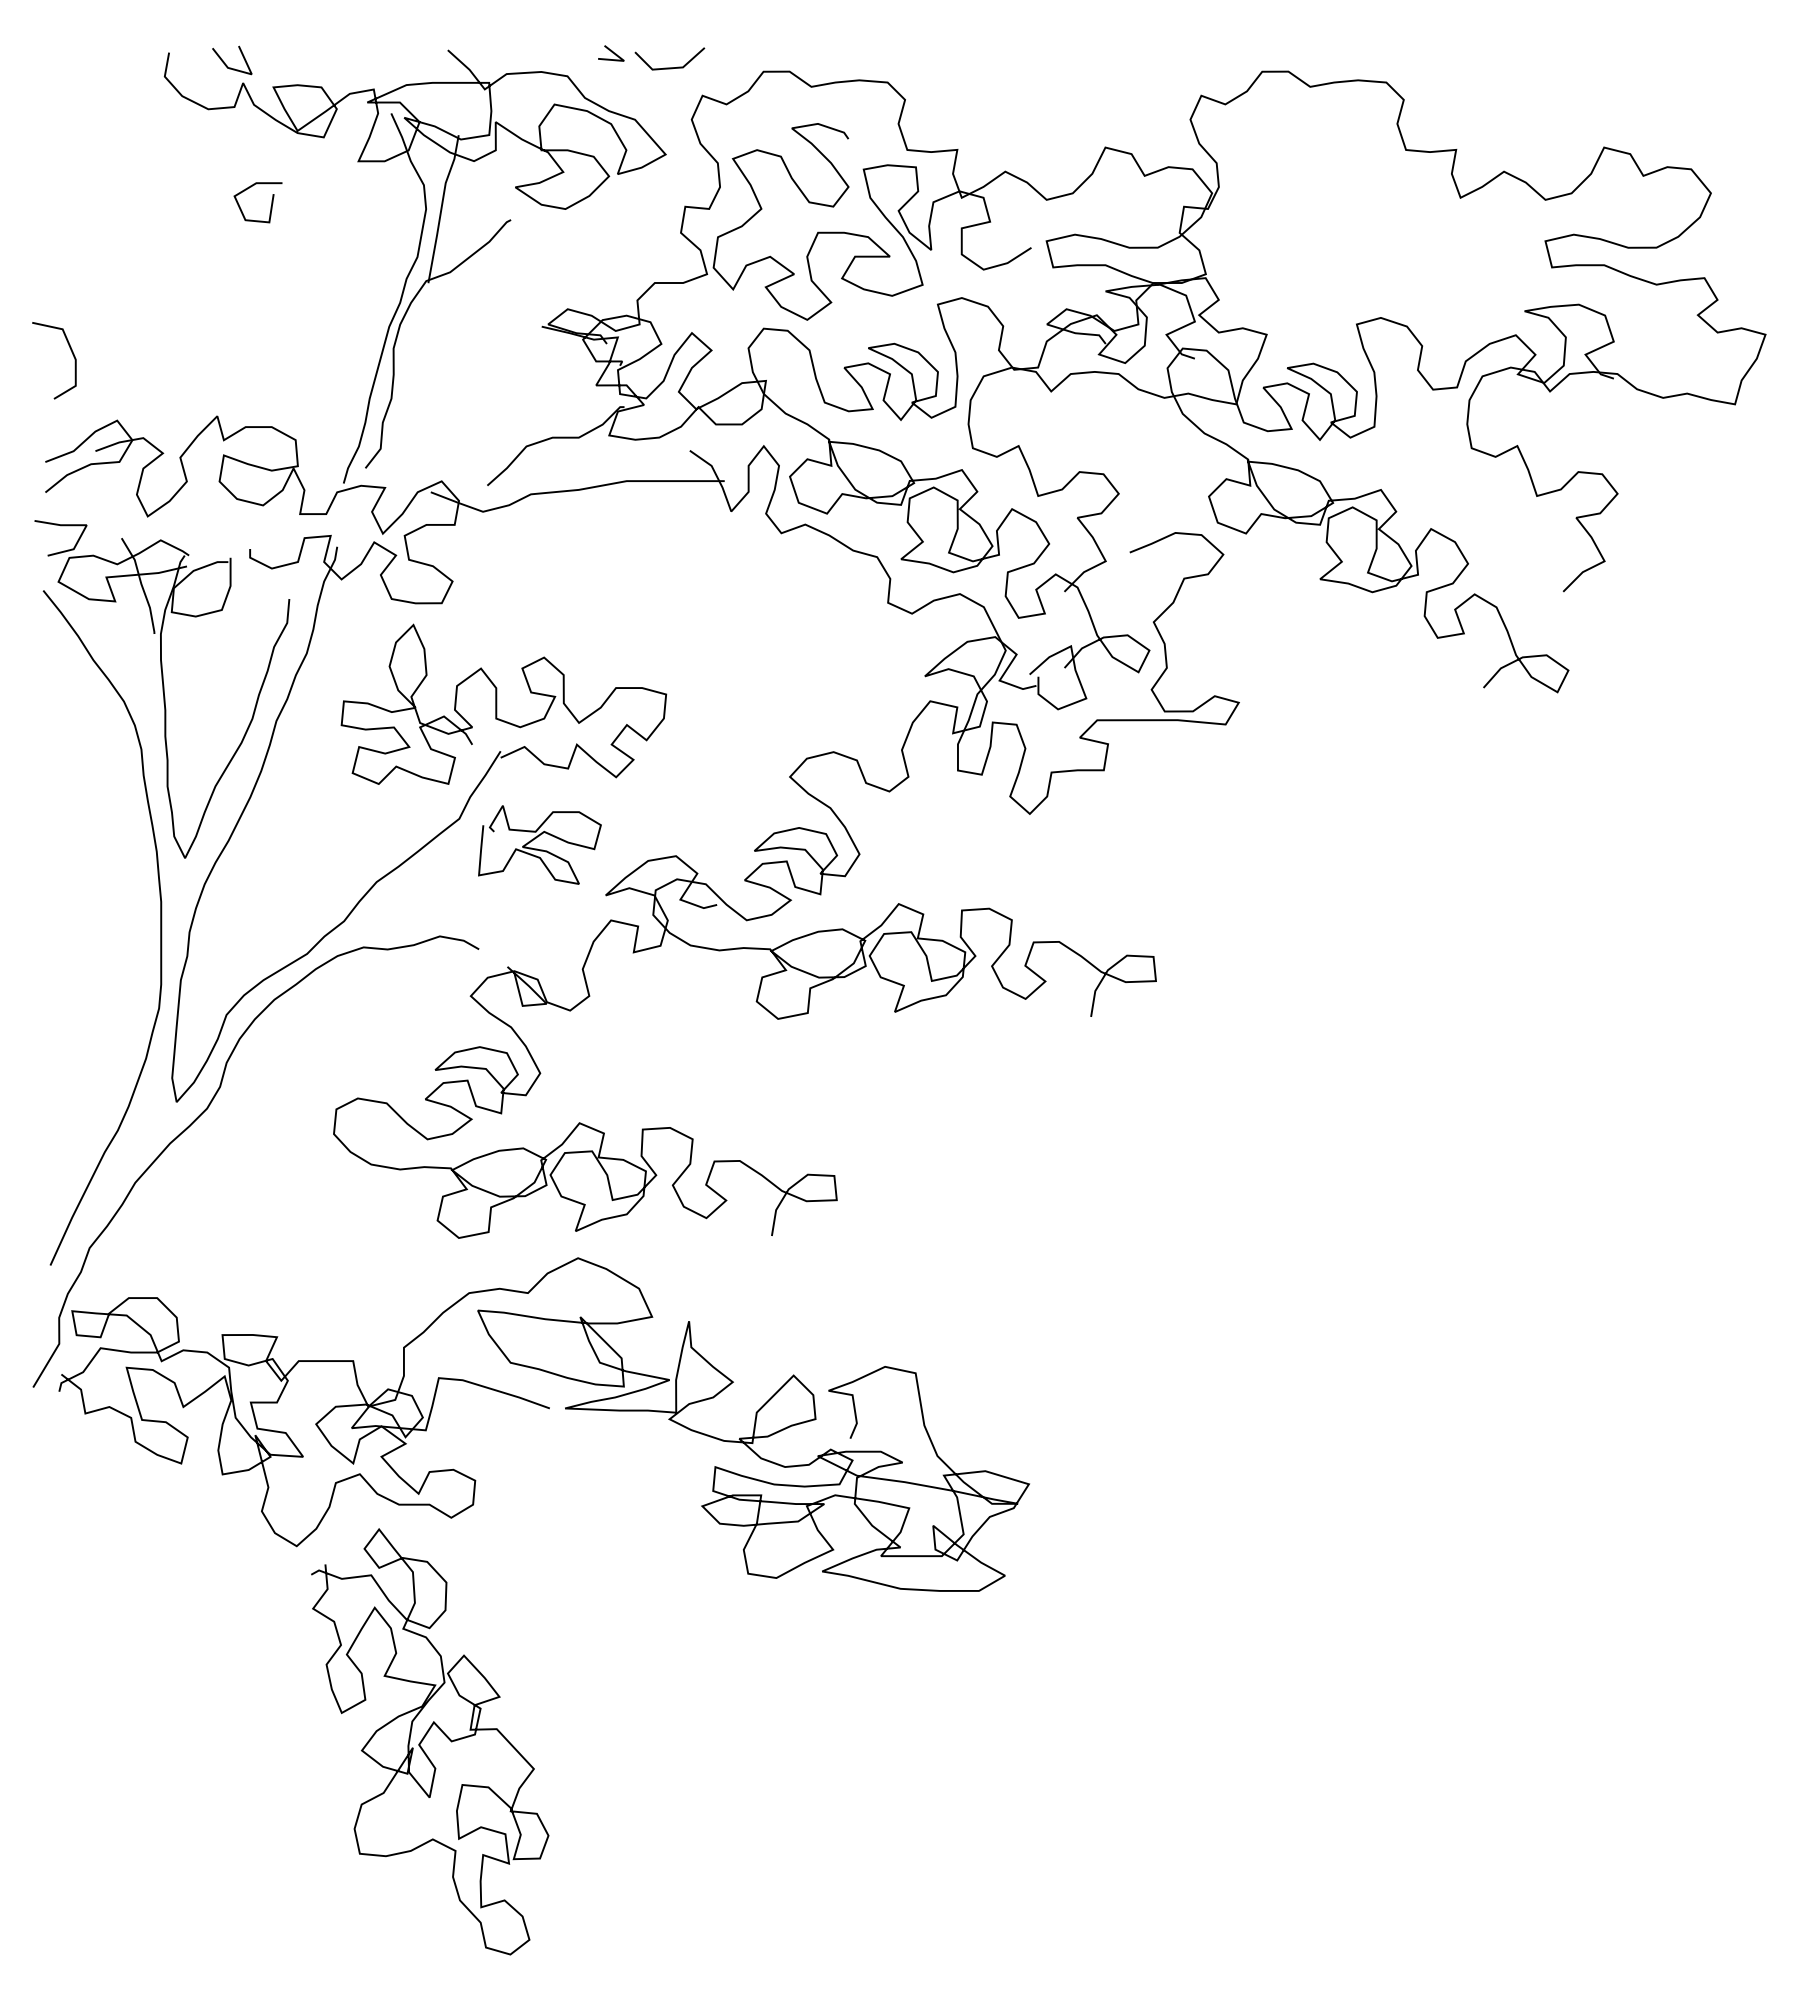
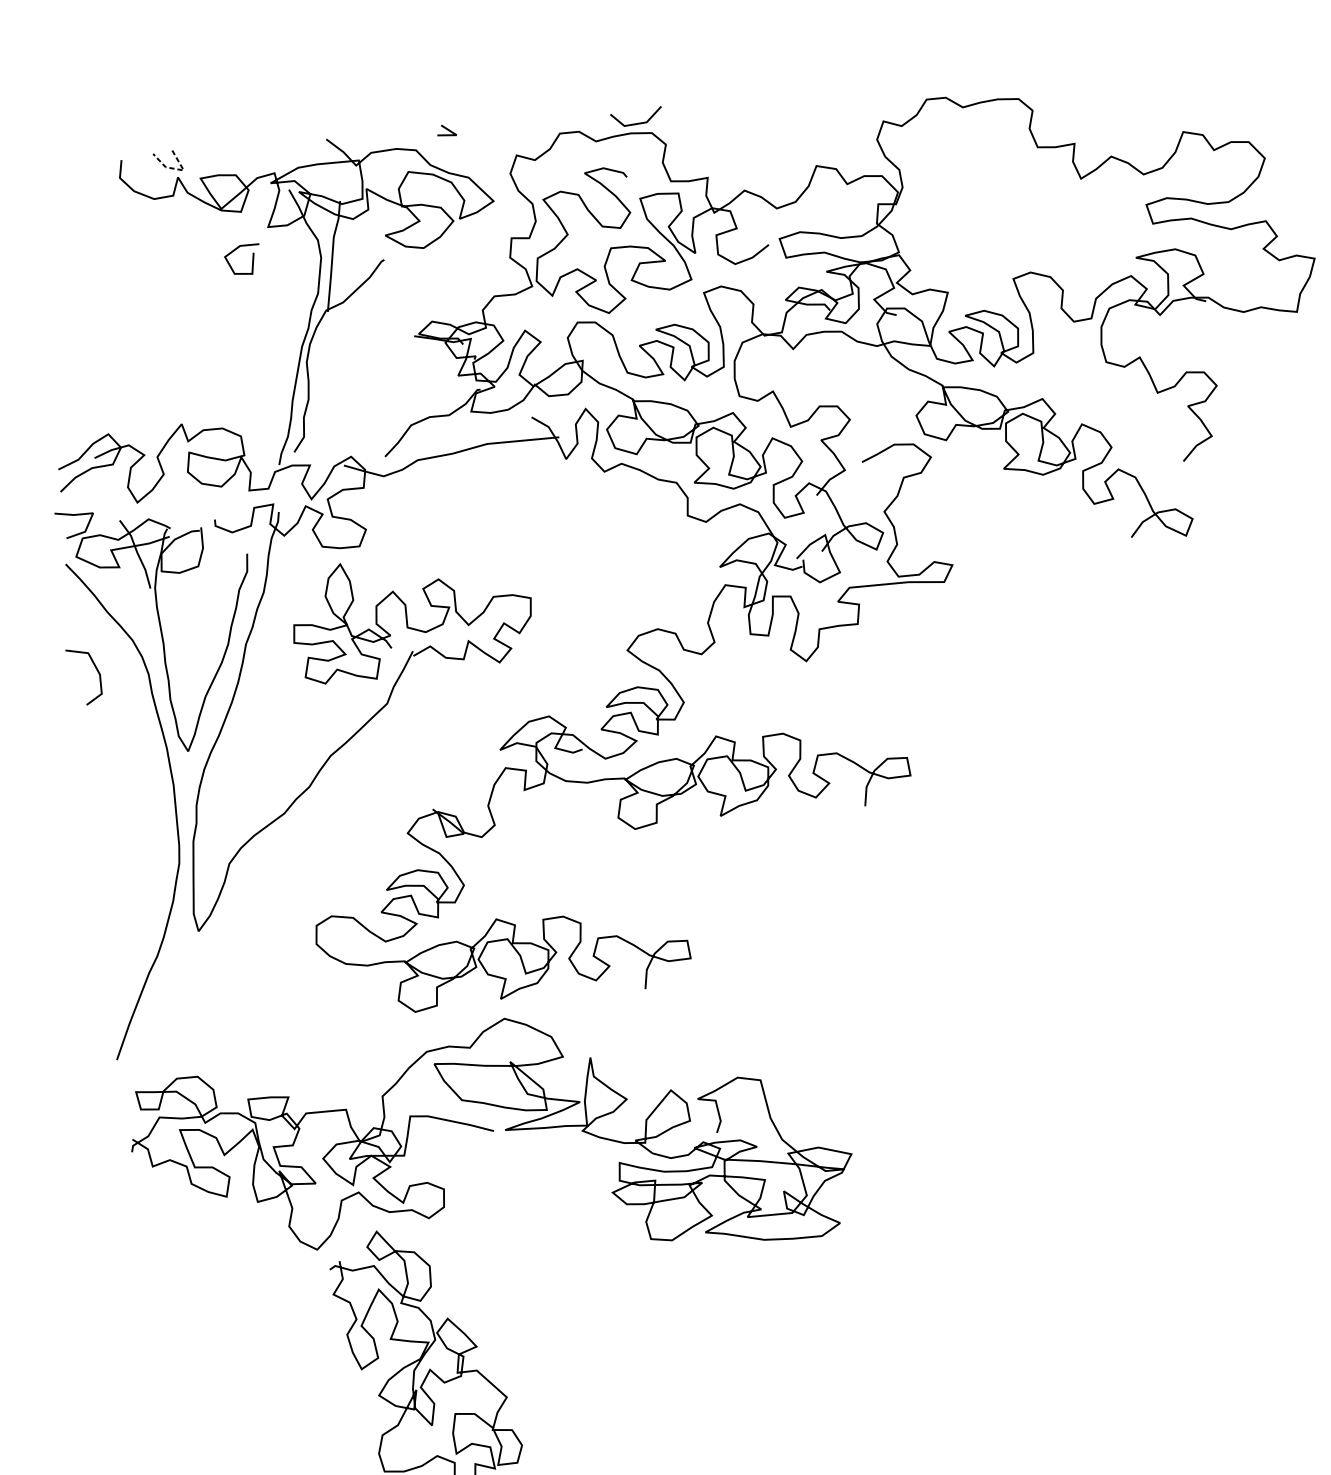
line: (669, 67) -> (636, 123), moved
line: (243, 72) -> (177, 169), solid -> dashed
curve: (270, 206) -> (252, 262), moved
line: (71, 352) -> (96, 669), moved
curve: (537, 848) -> (446, 720), removed
curve: (205, 1111) -> (220, 936), removed

